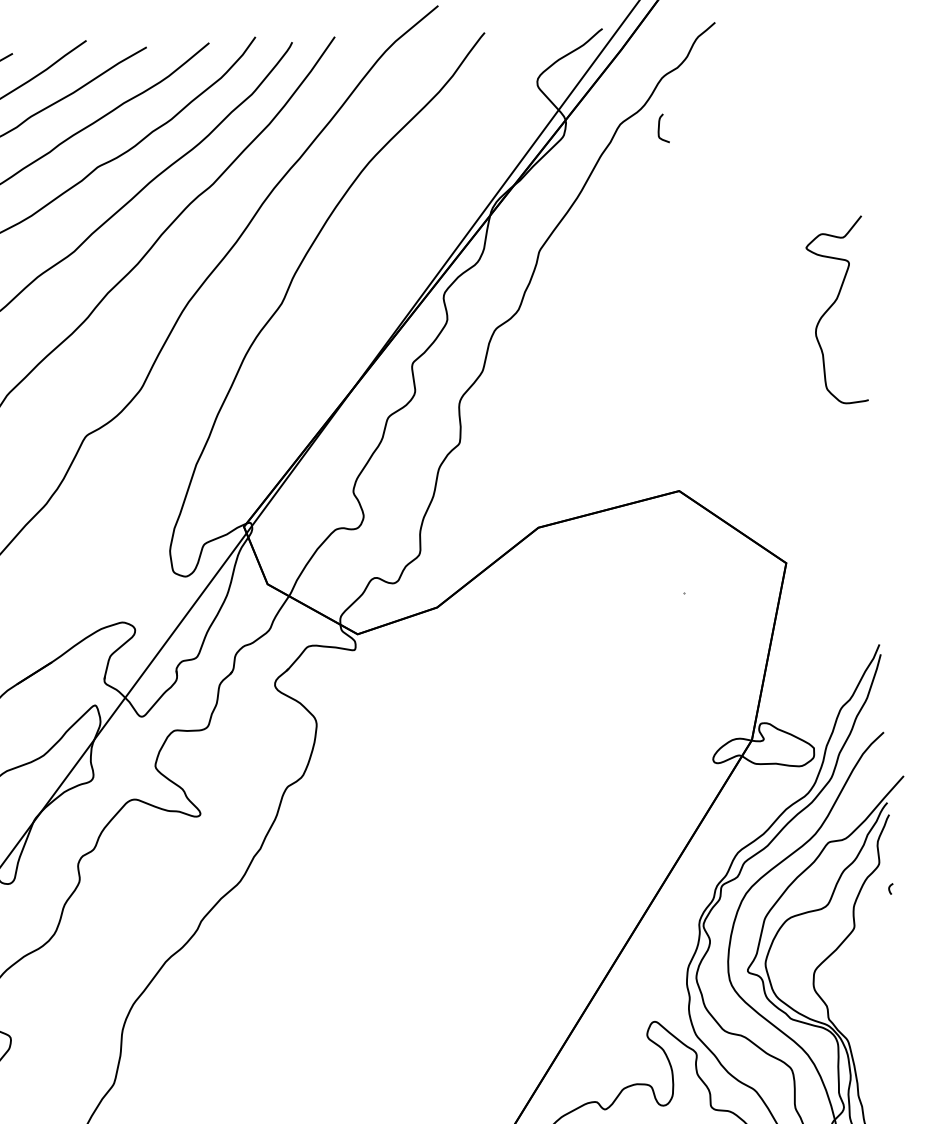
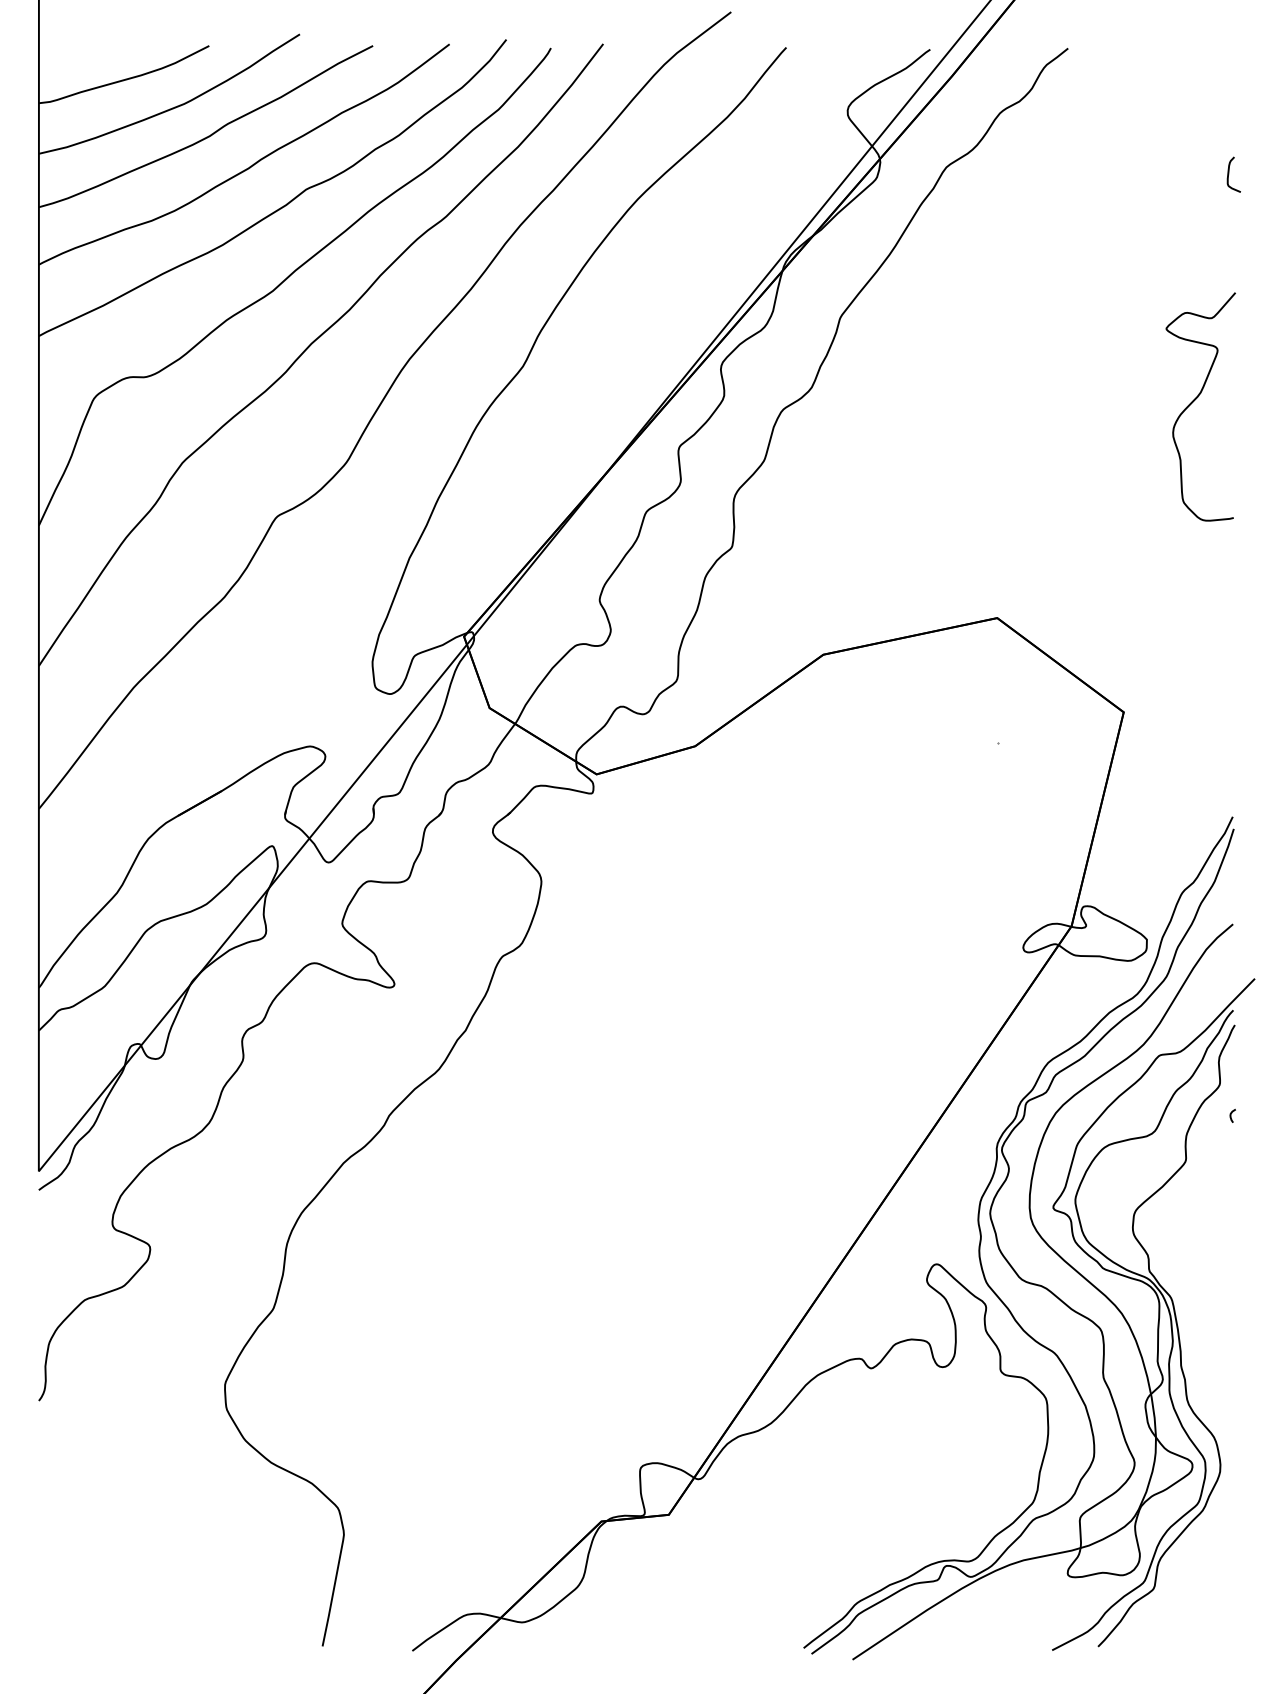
curve: (659, 128) -> (1229, 174), moved

